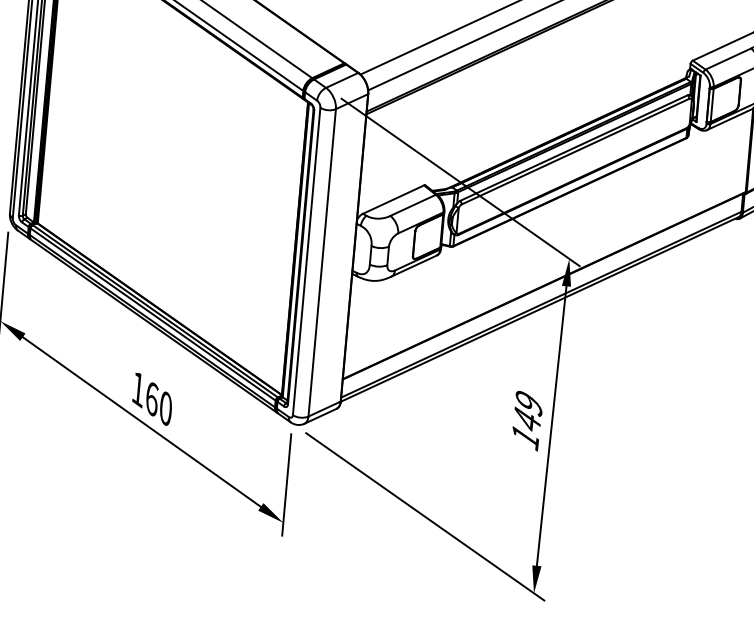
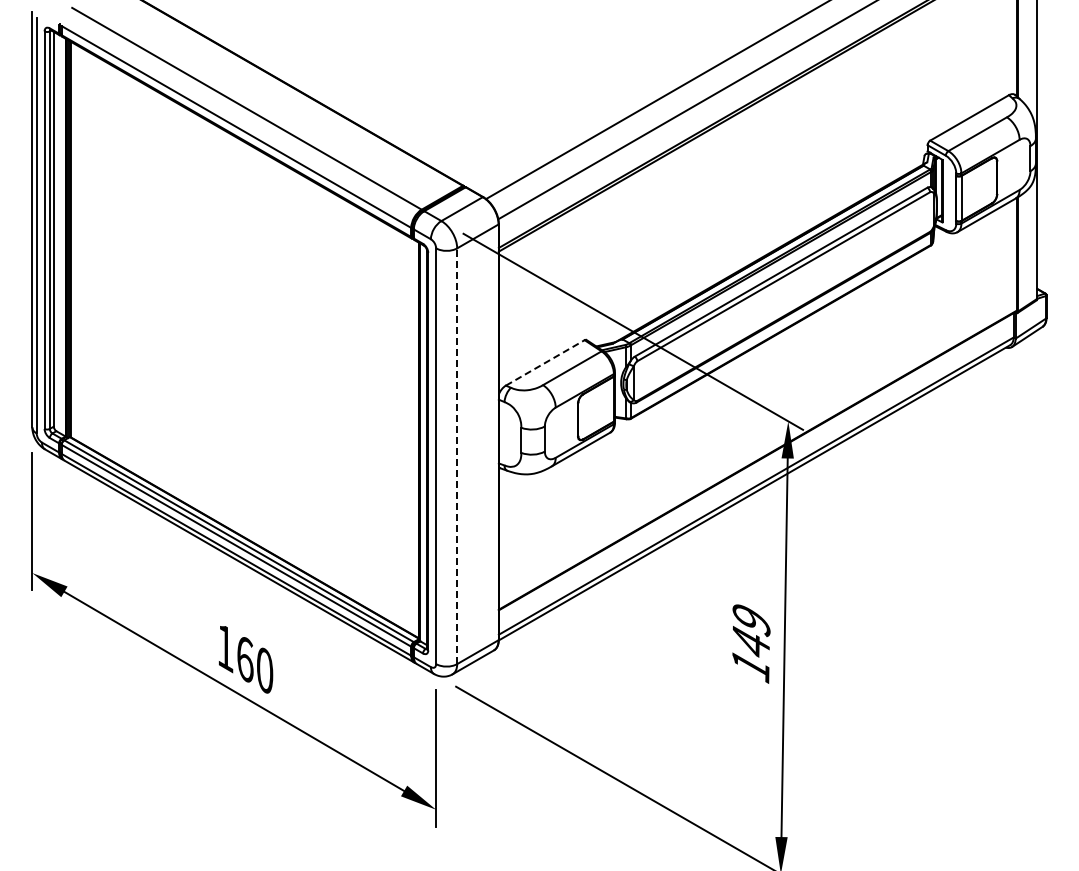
line: (393, 199) -> (545, 362), solid -> dashed
line: (322, 263) -> (457, 456), solid -> dashed

